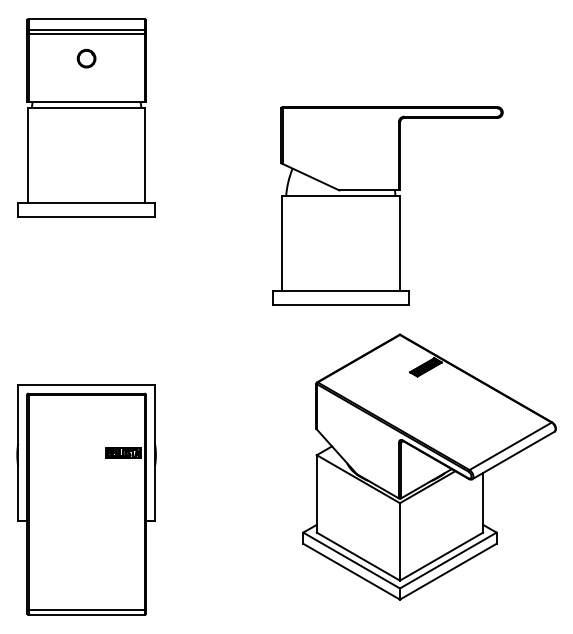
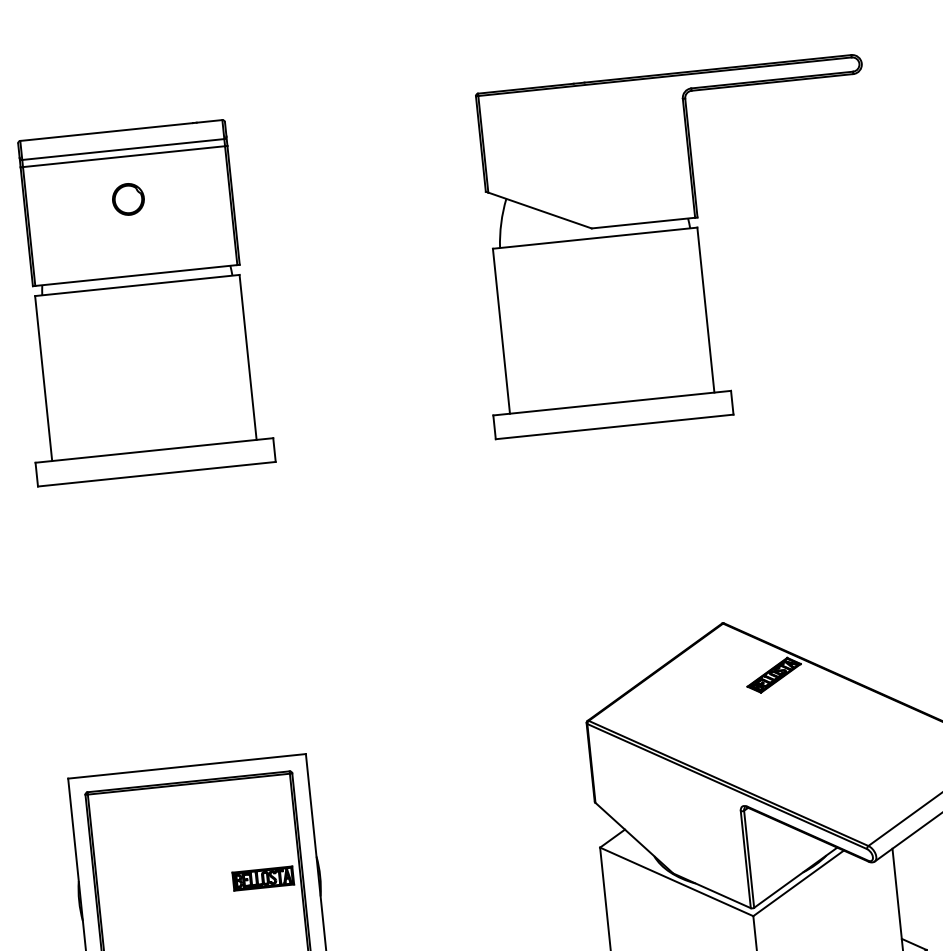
part: (387, 205) -> (677, 246), moved

